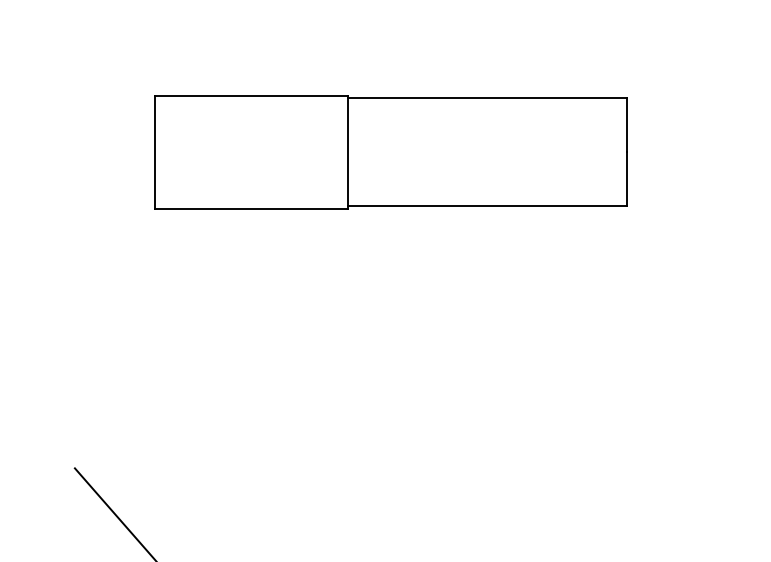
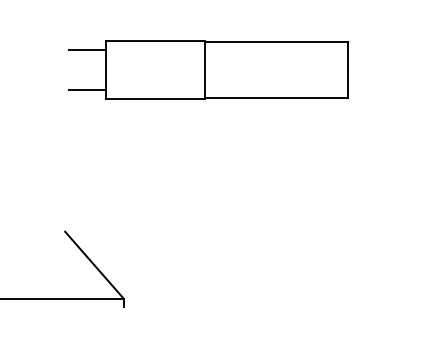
line: (118, 114) -> (87, 50), added
line: (118, 190) -> (87, 89), added

